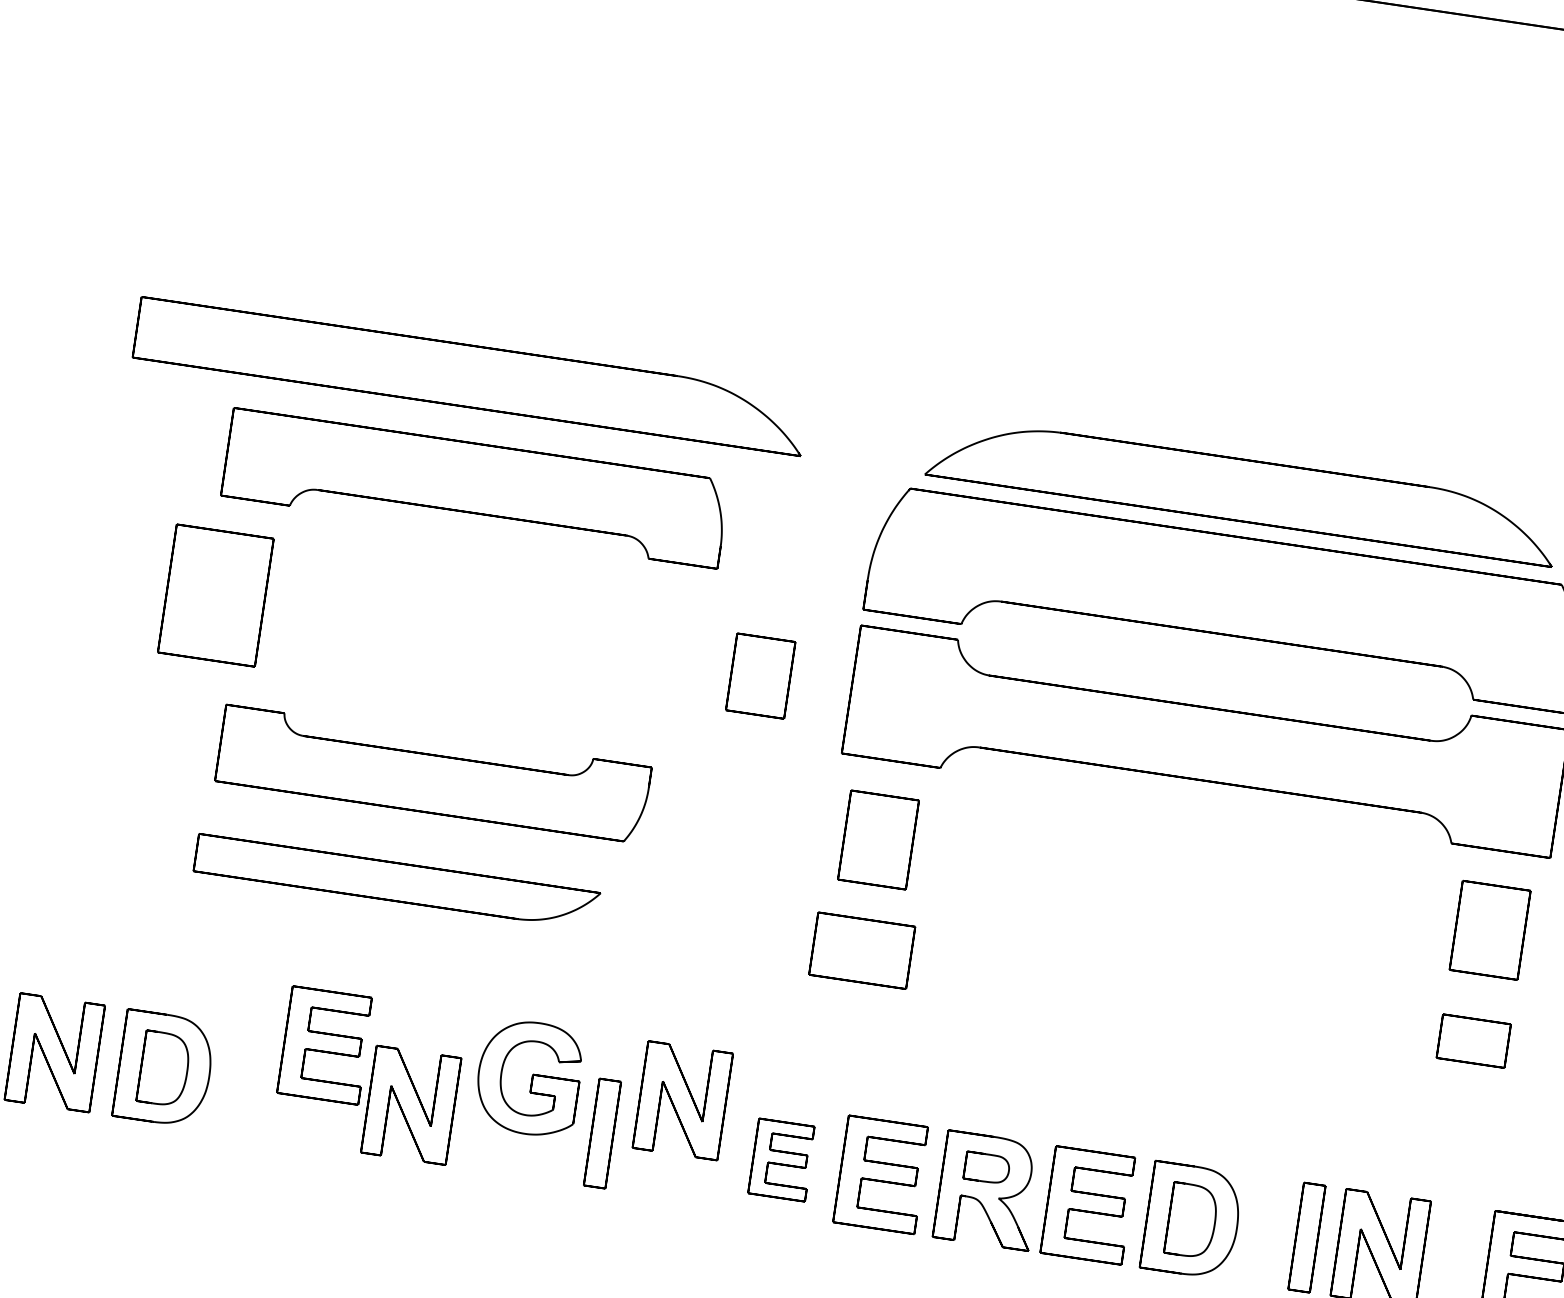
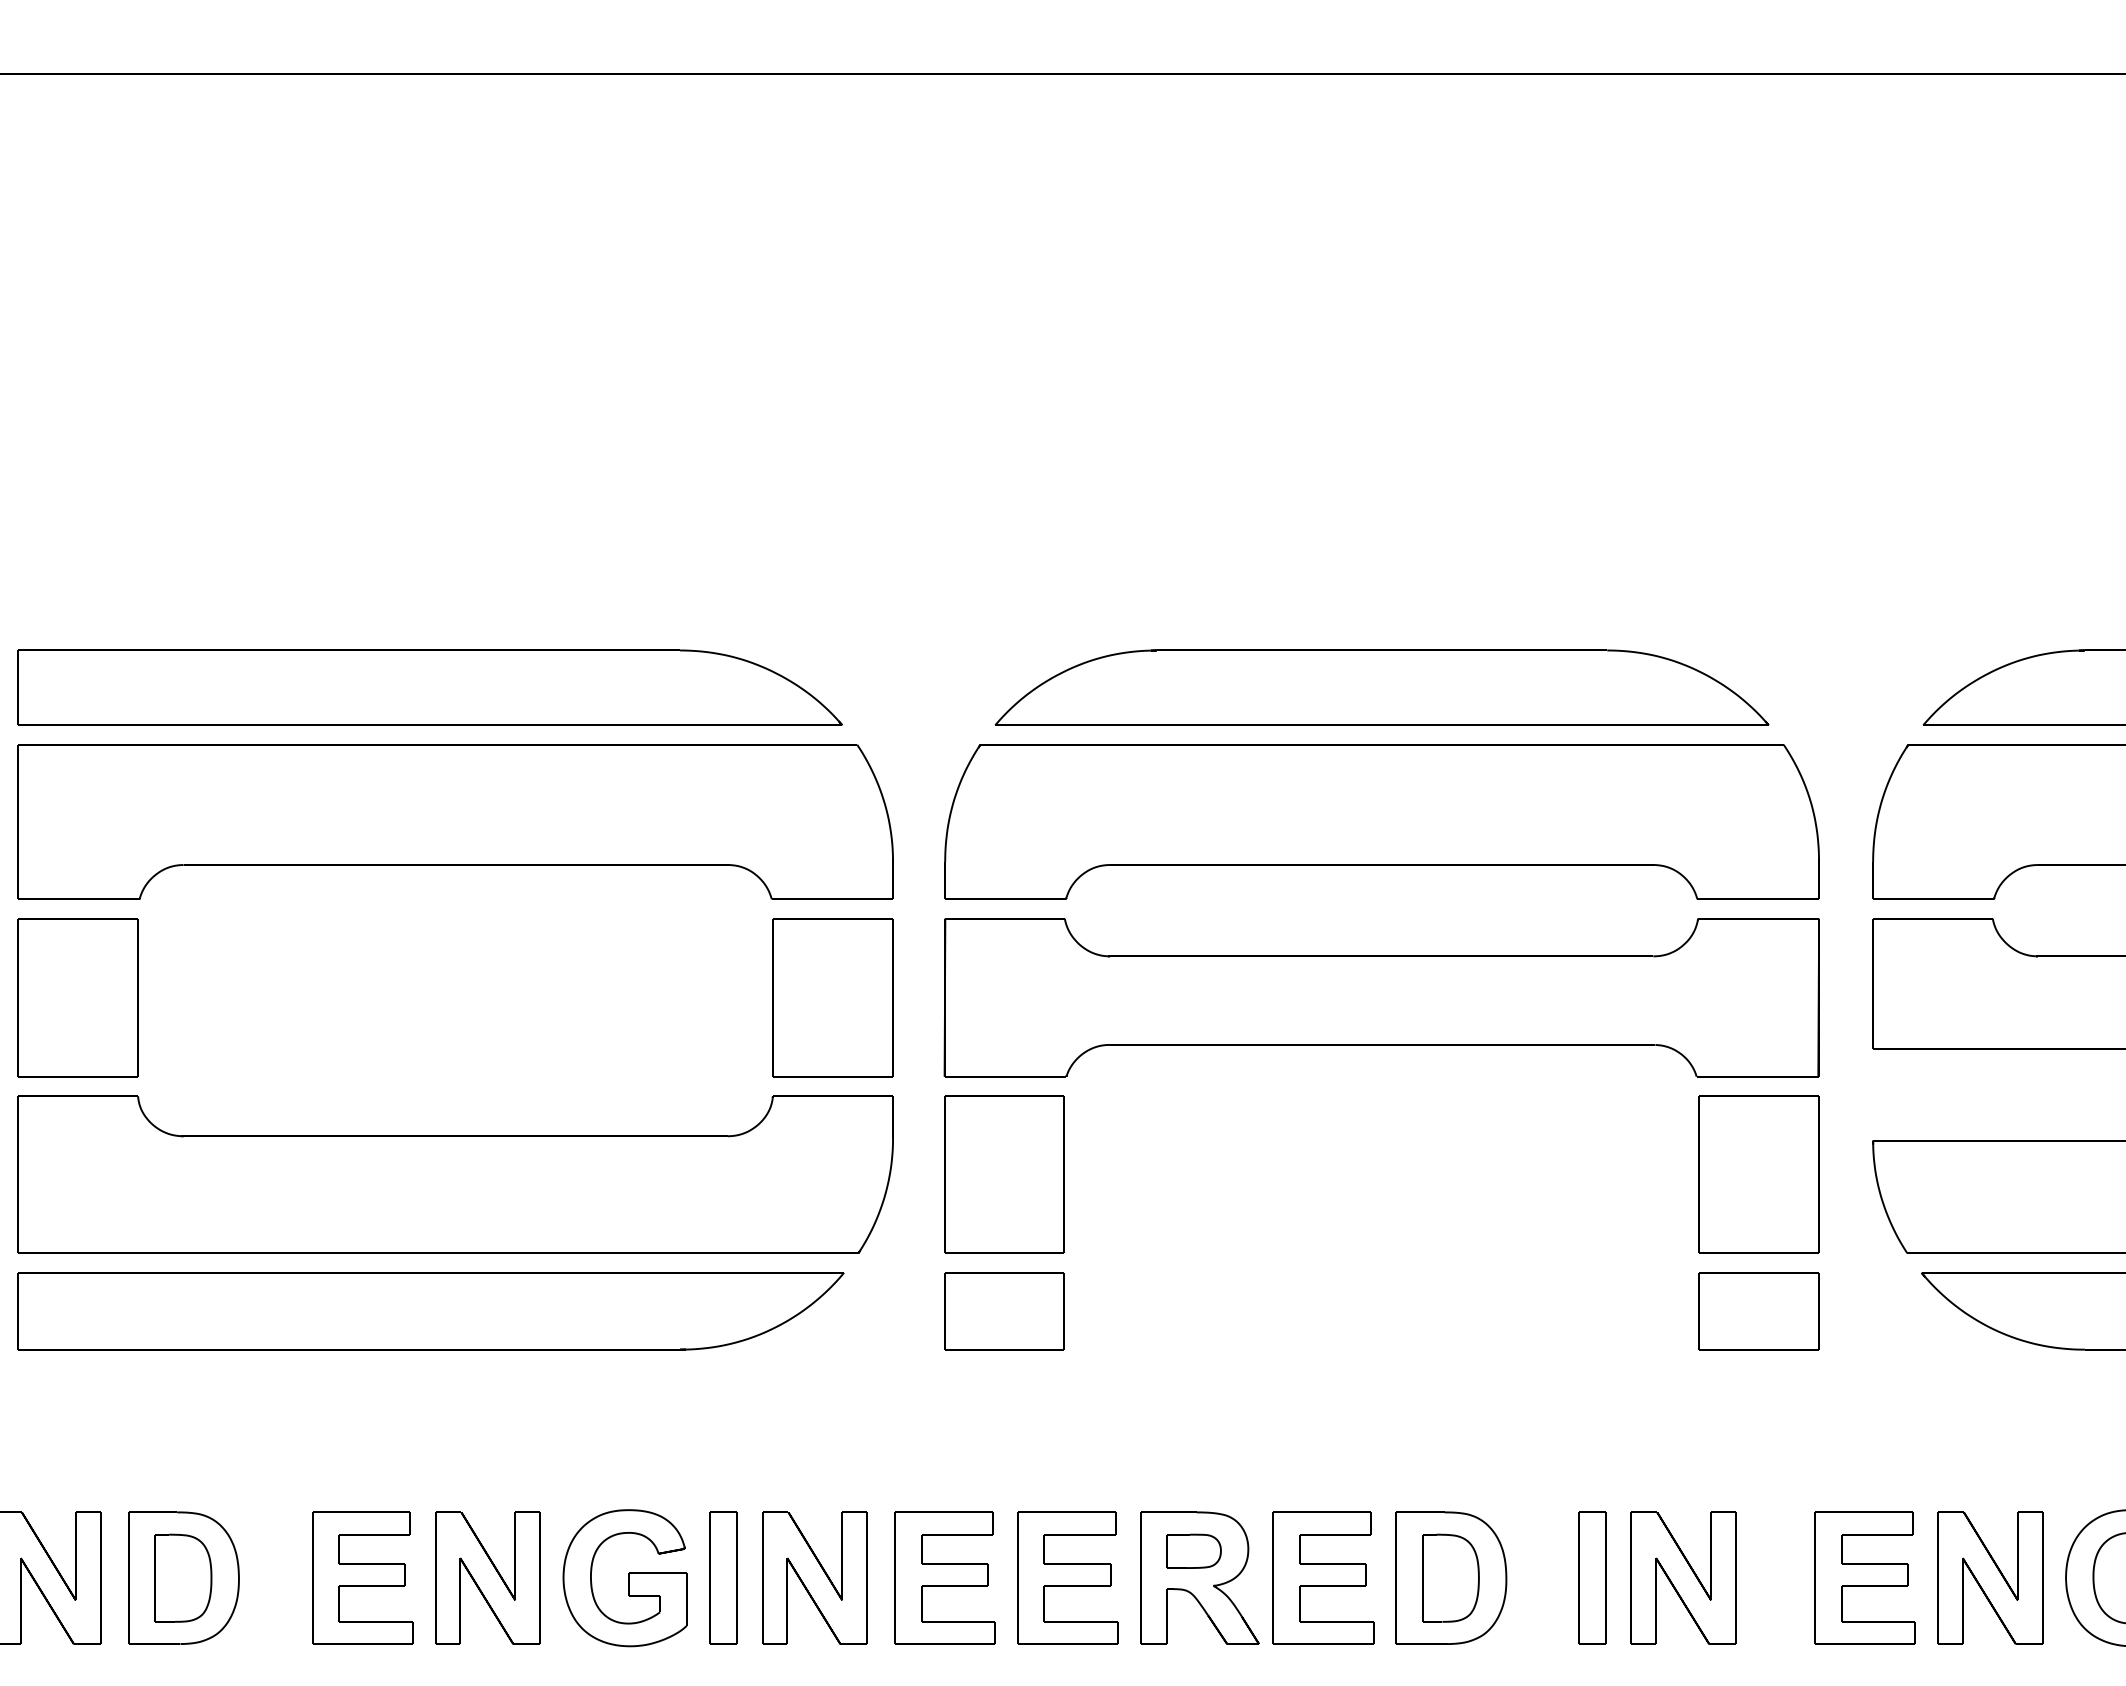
part: (475, 487) -> (455, 821), size x1.43
part: (215, 595) -> (77, 997), moved
part: (760, 675) -> (832, 997), size x1.67
part: (433, 774) -> (455, 1174), size x1.67
part: (878, 839) -> (1004, 1174), size x1.43
part: (396, 882) -> (430, 1311), size x1.67
part: (1489, 930) -> (1758, 1174), size x1.43
part: (1473, 1041) -> (1758, 1311), size x1.43
part: (325, 1044) -> (362, 1577), moved
part: (528, 1078) -> (624, 1578), moved
part: (682, 1100) -> (814, 1577), moved
part: (781, 1159) -> (944, 1577), size x1.43

